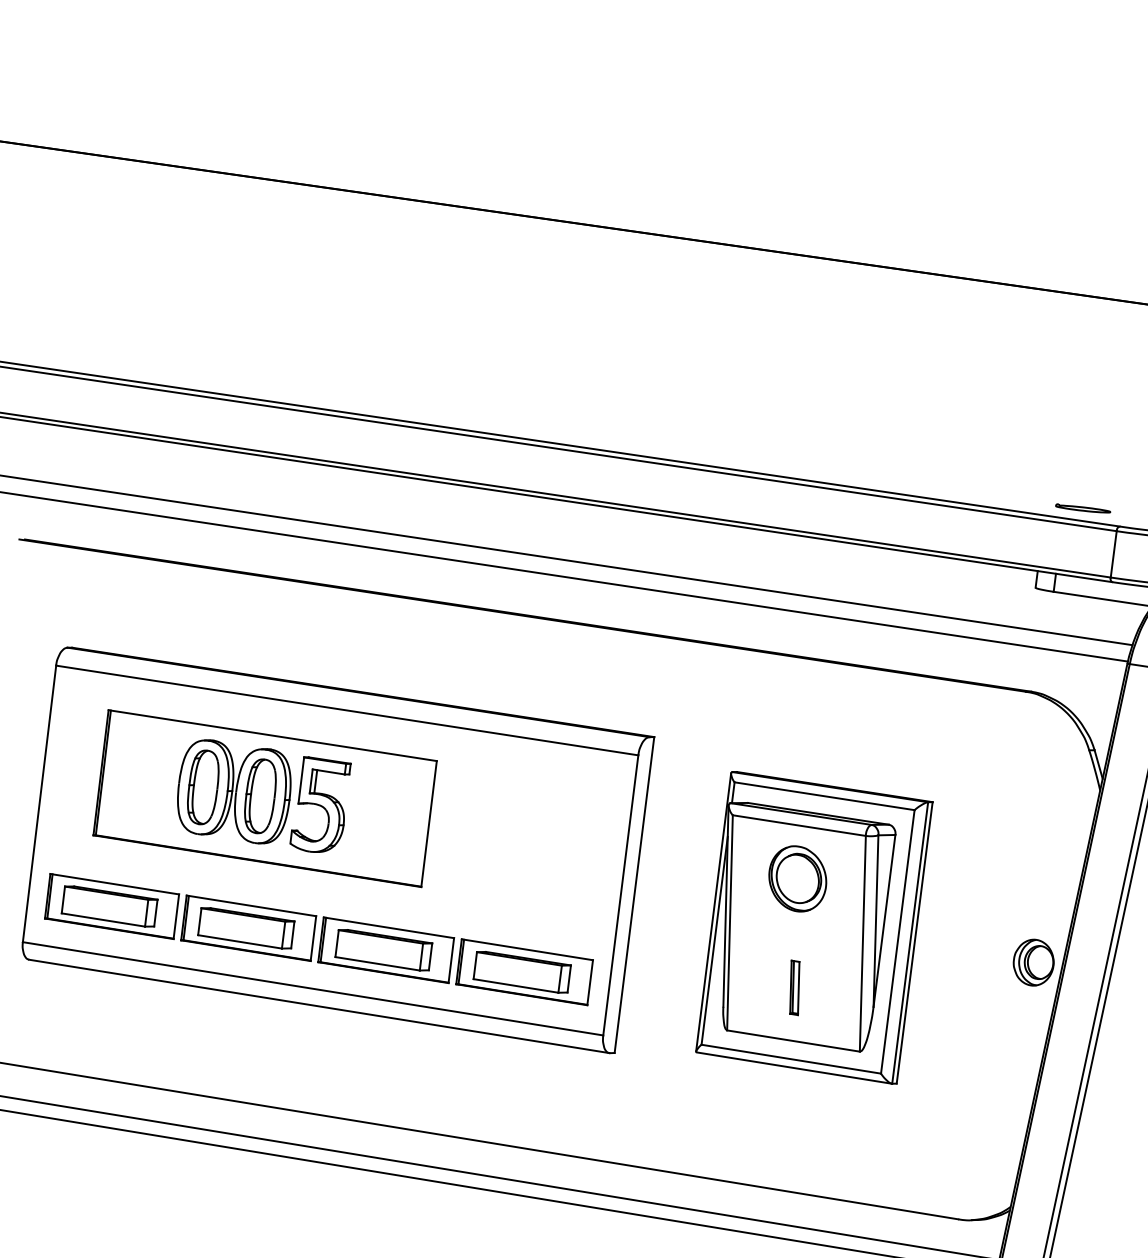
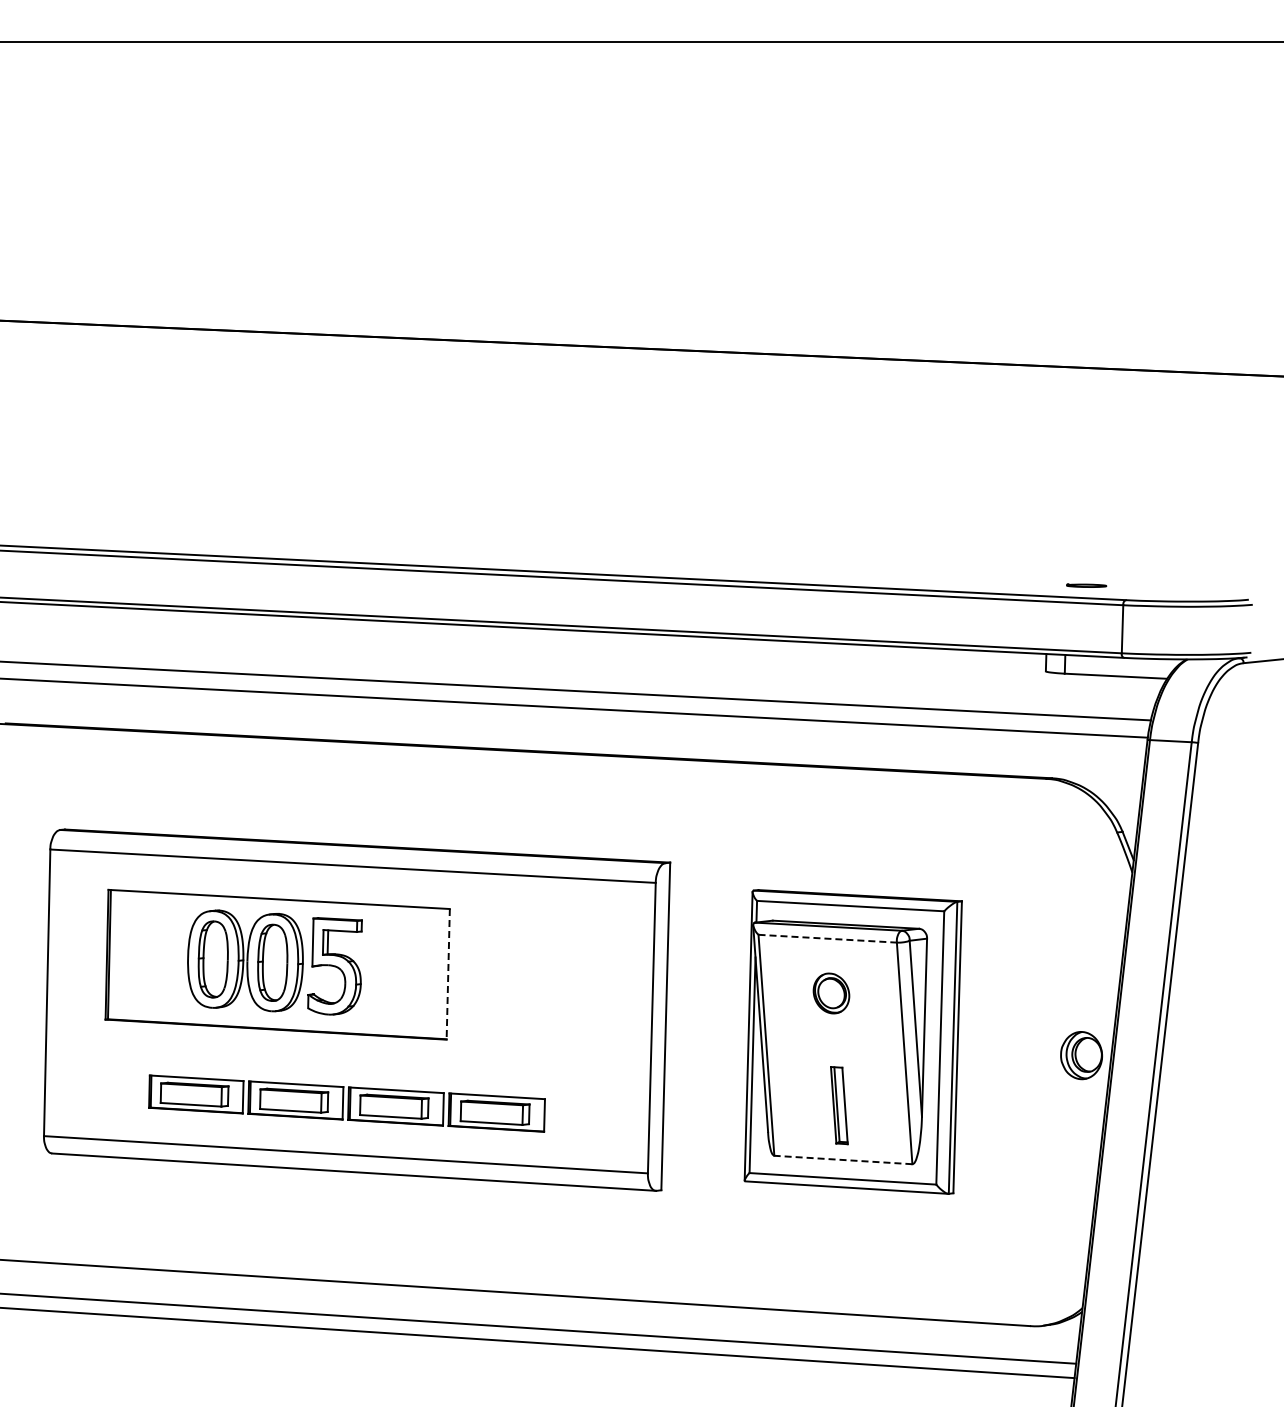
part: (1083, 508) -> (1086, 585), size x0.7
line: (429, 824) -> (448, 974), solid -> dashed
line: (800, 825) -> (828, 938), solid -> dashed
part: (797, 878) -> (831, 993), size x0.6
part: (318, 939) -> (346, 1103), size x0.7
part: (795, 987) -> (839, 1104), size x1.4
line: (792, 1040) -> (842, 1159), solid -> dashed

